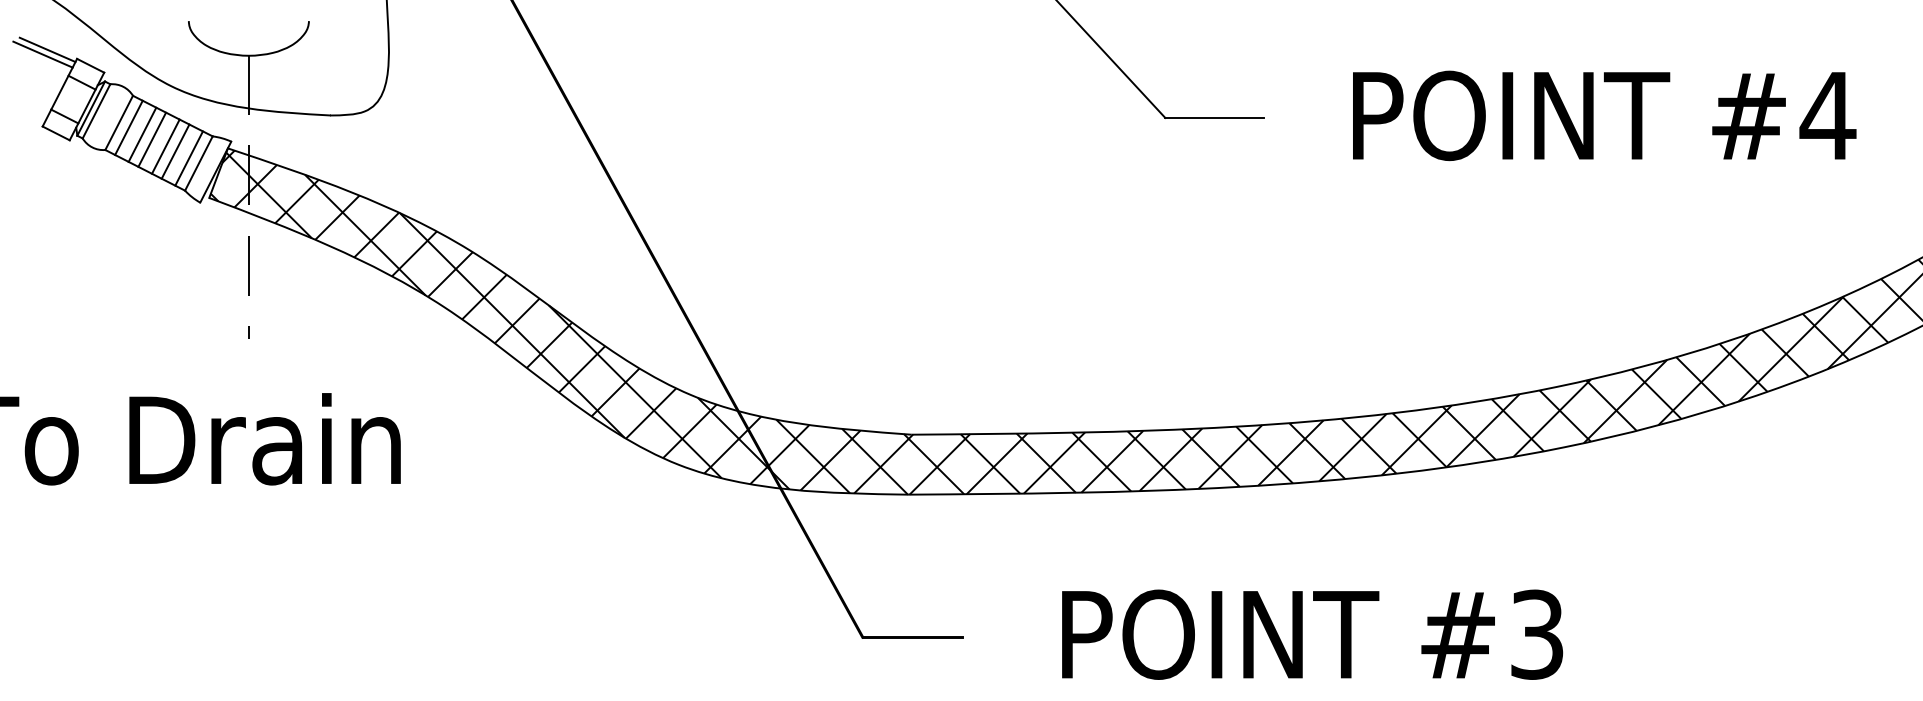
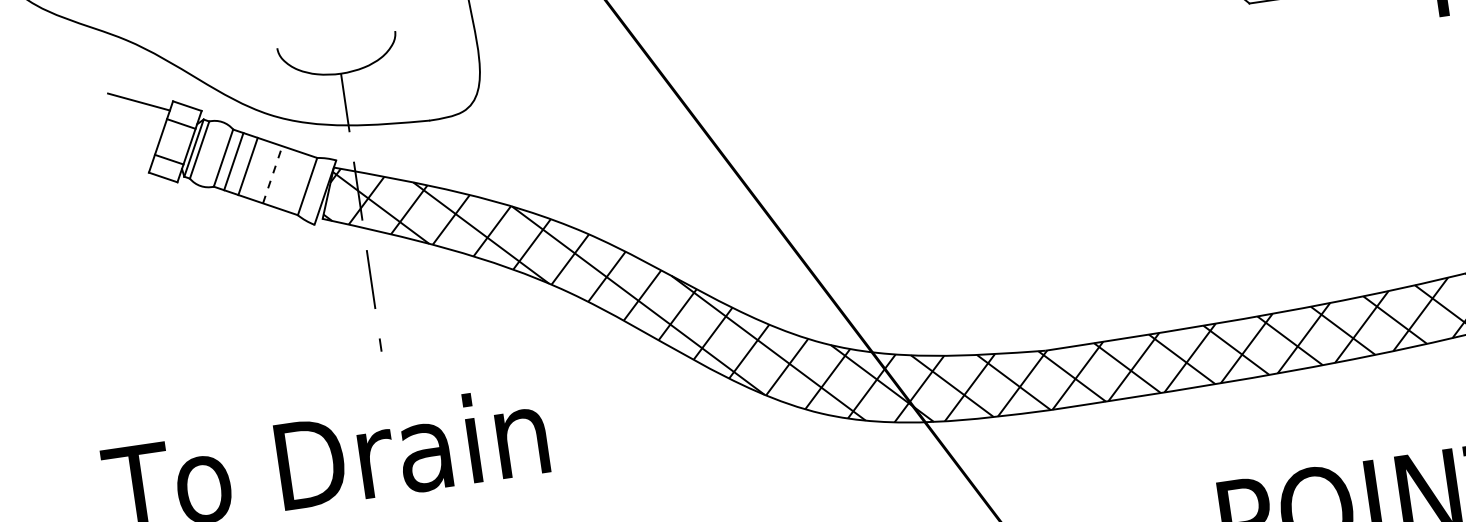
line: (47, 49) -> (142, 96), removed
line: (152, 139) -> (258, 169), removed
line: (166, 146) -> (273, 174), solid -> dashed
line: (175, 151) -> (282, 178), removed
line: (188, 158) -> (296, 183), removed

